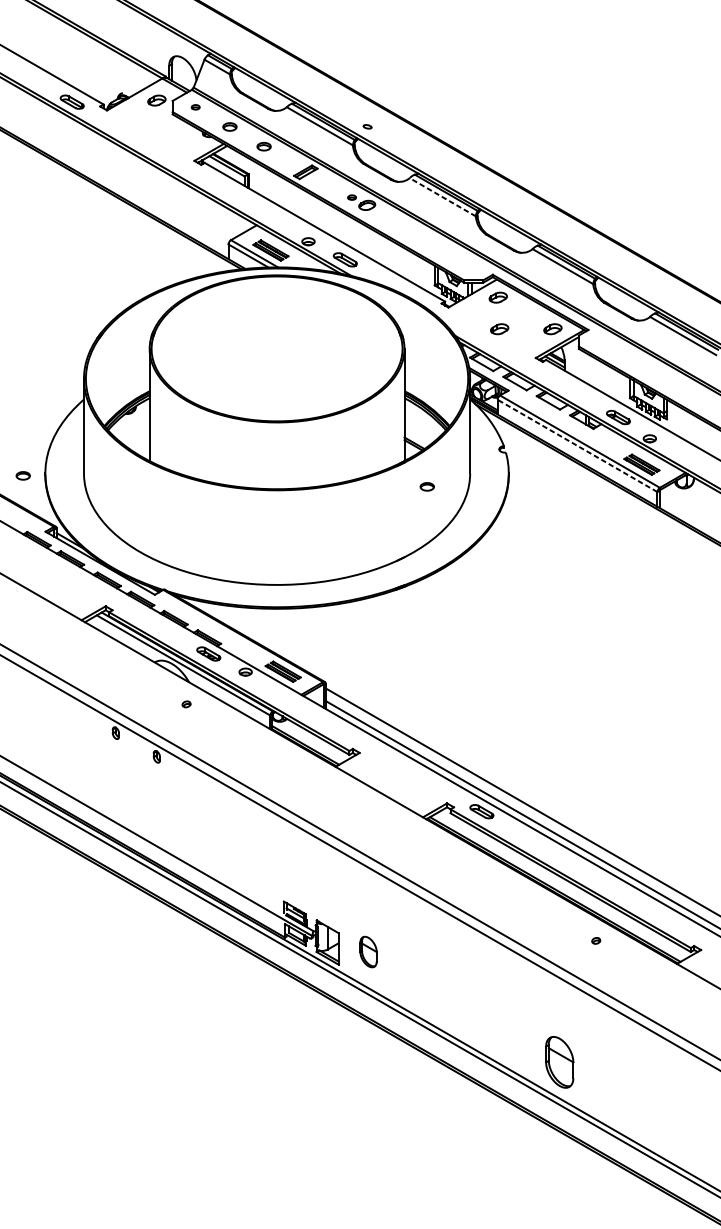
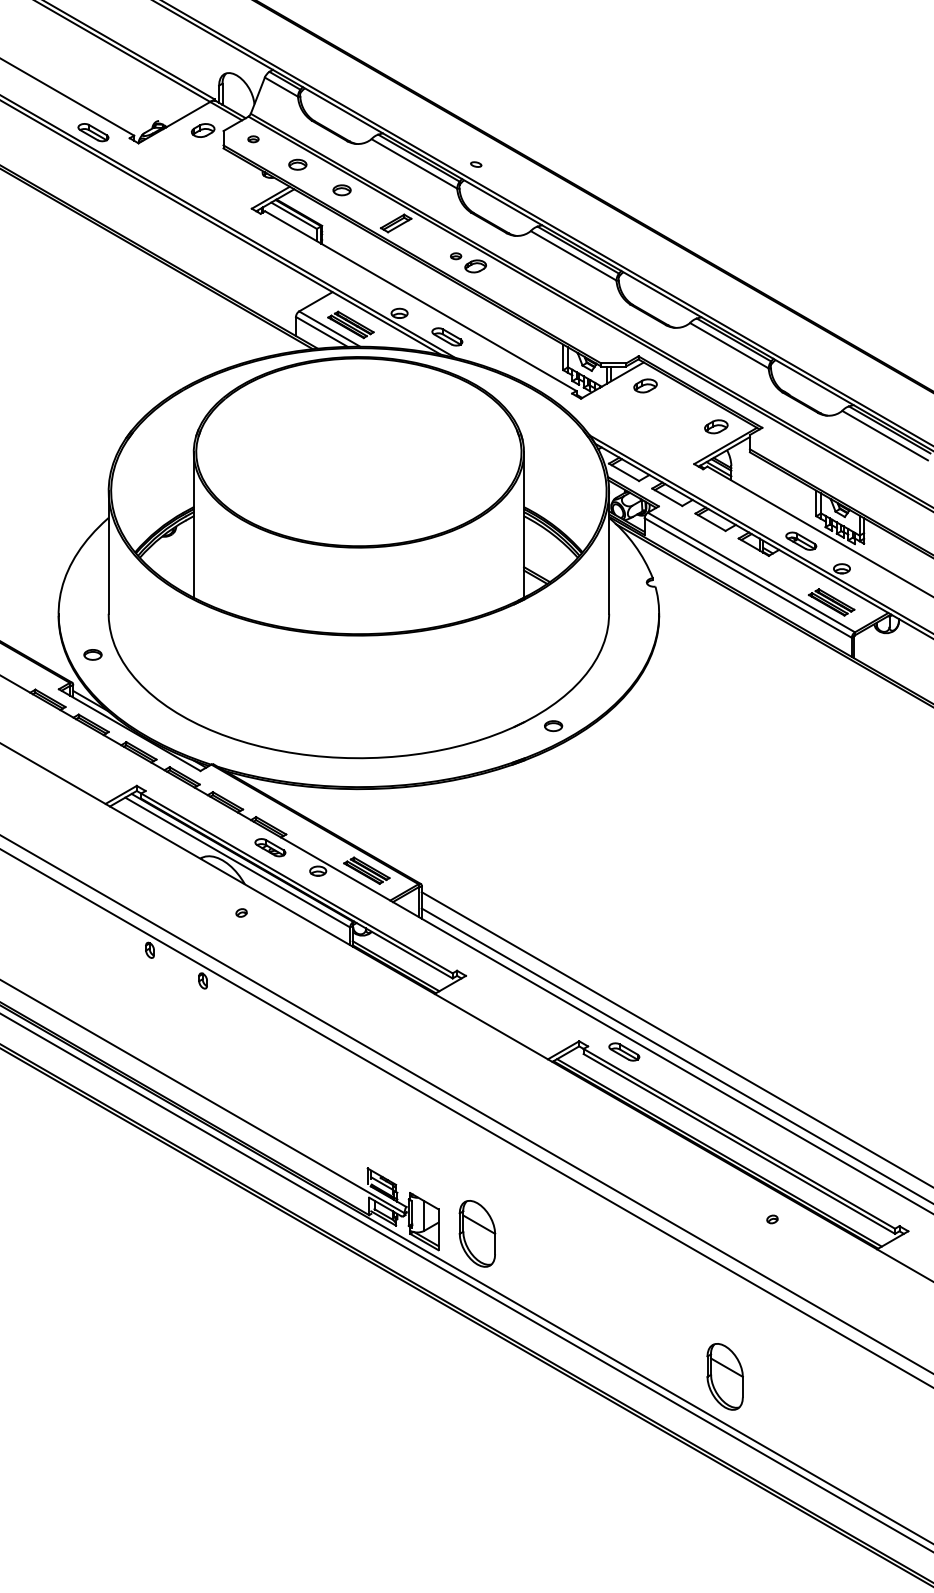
line: (442, 197) -> (573, 255), dashed -> solid
part: (499, 328) -> (647, 426), removed
line: (577, 446) -> (748, 578), dashed -> solid
part: (22, 475) -> (92, 654), moved
part: (427, 487) -> (553, 726), moved
part: (368, 951) -> (477, 1233), size x1.67

